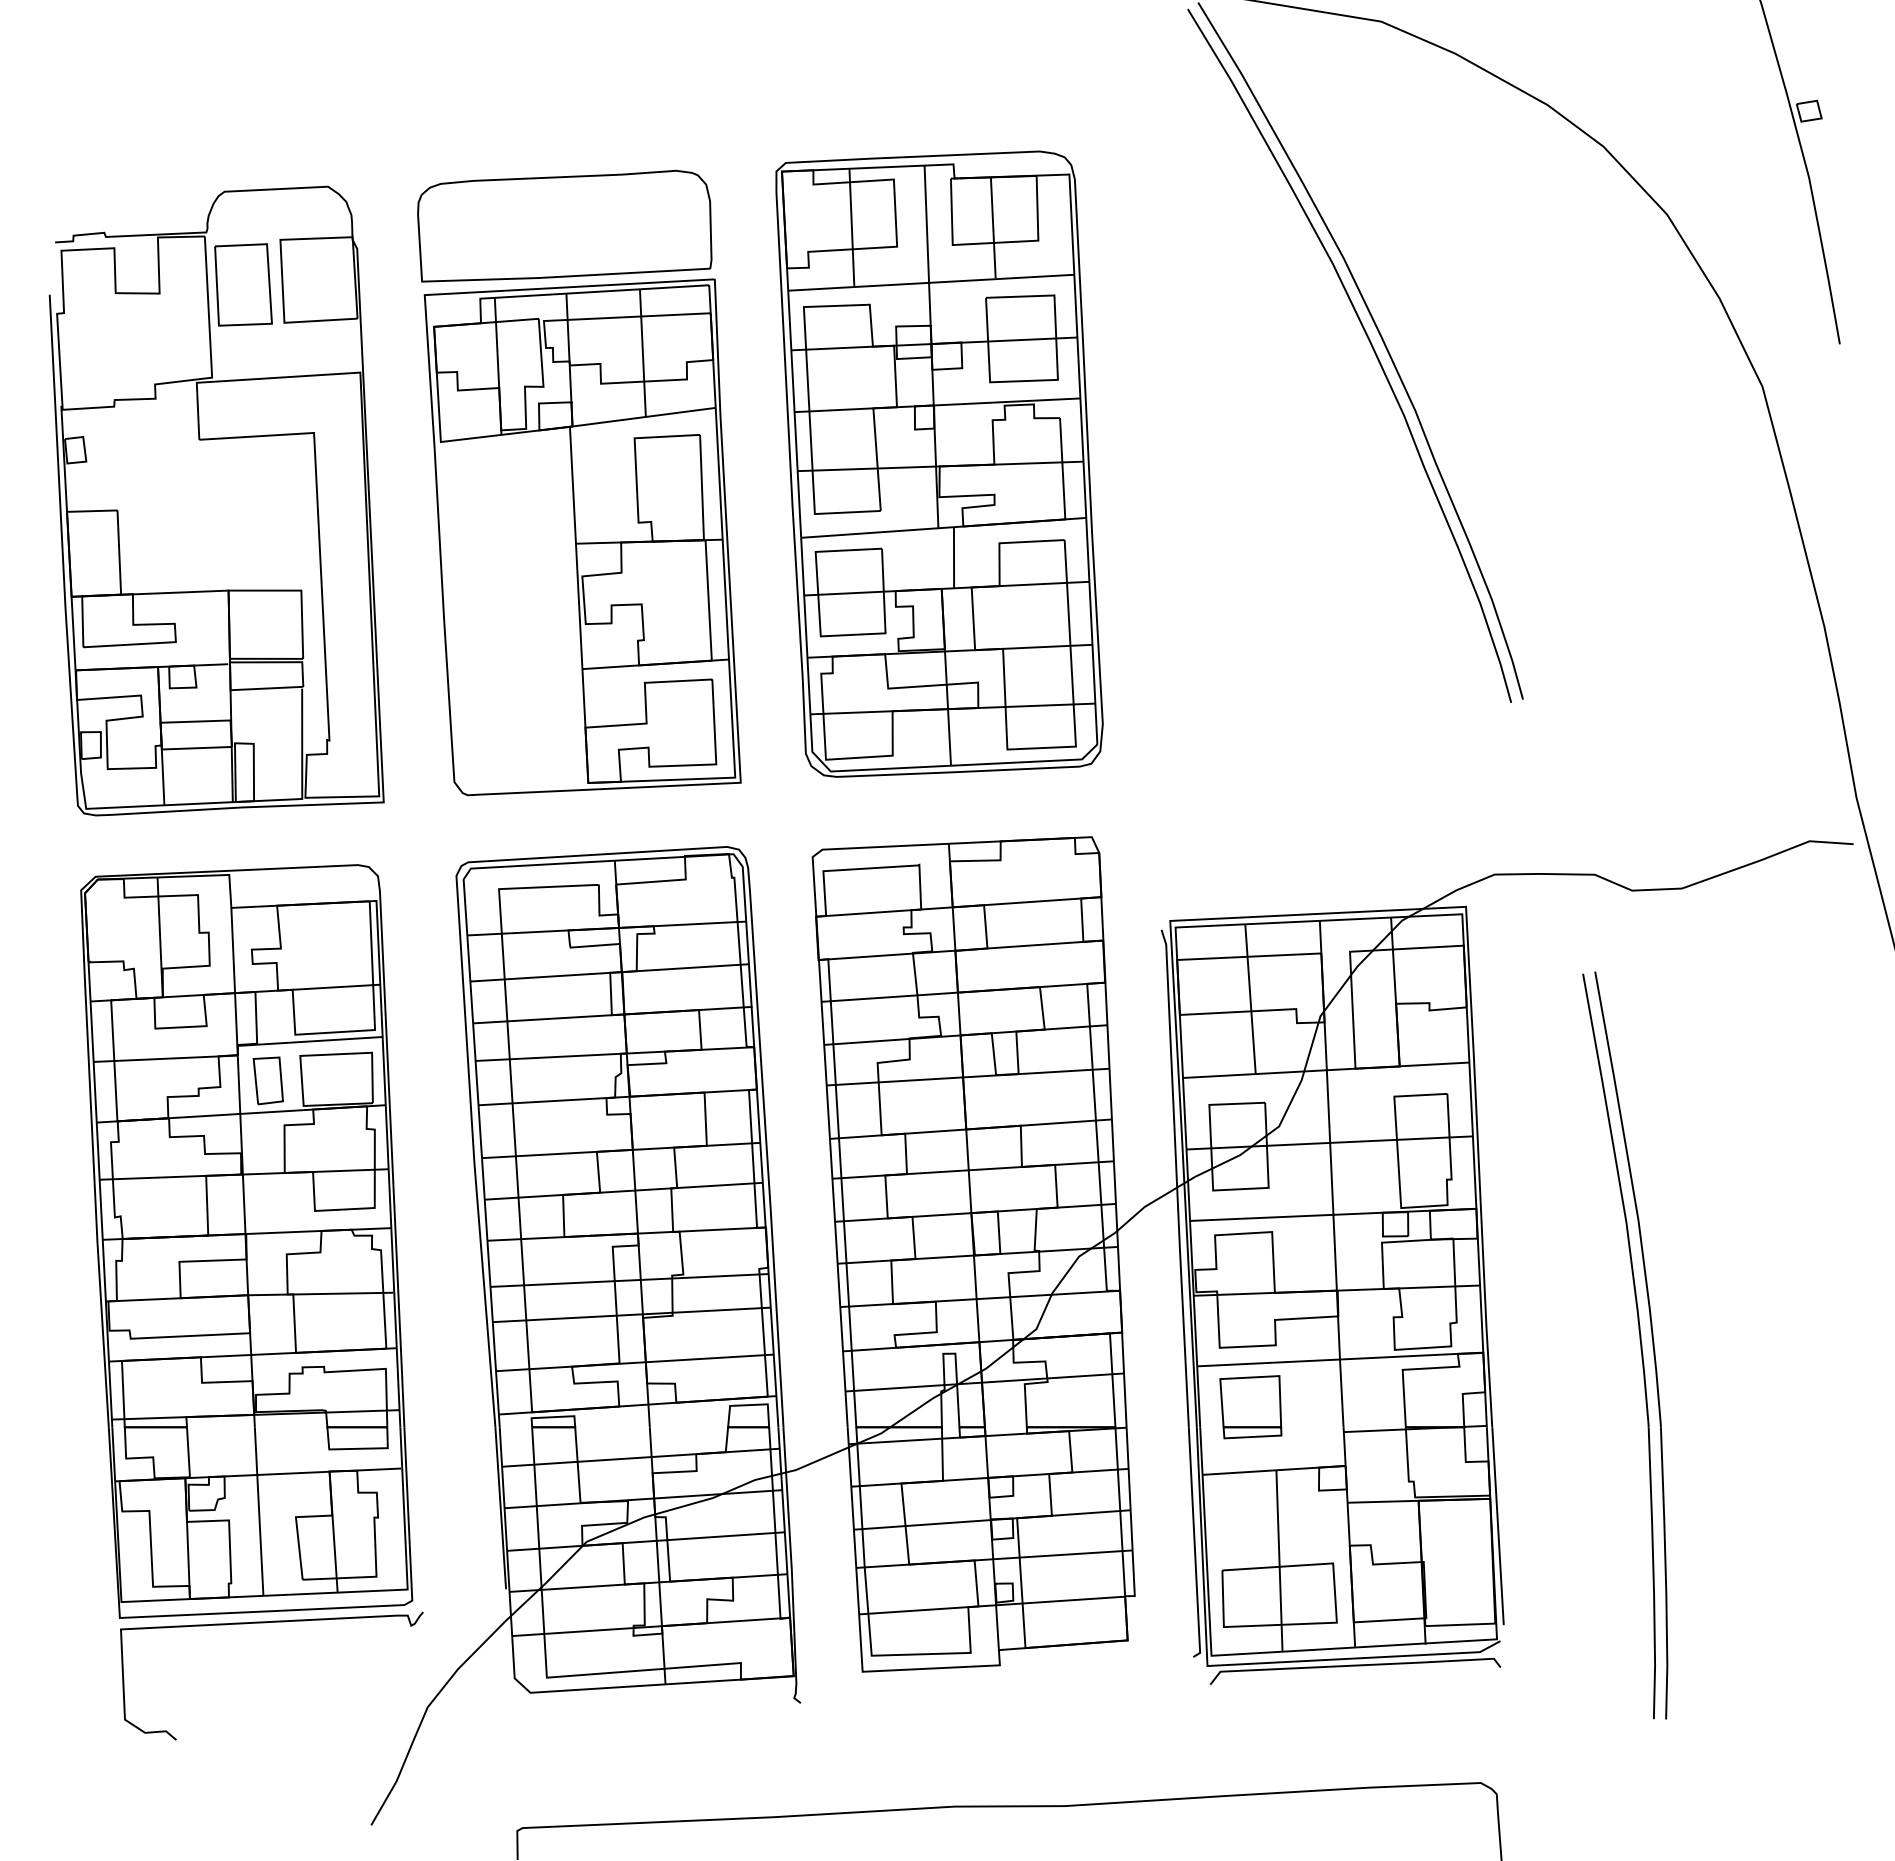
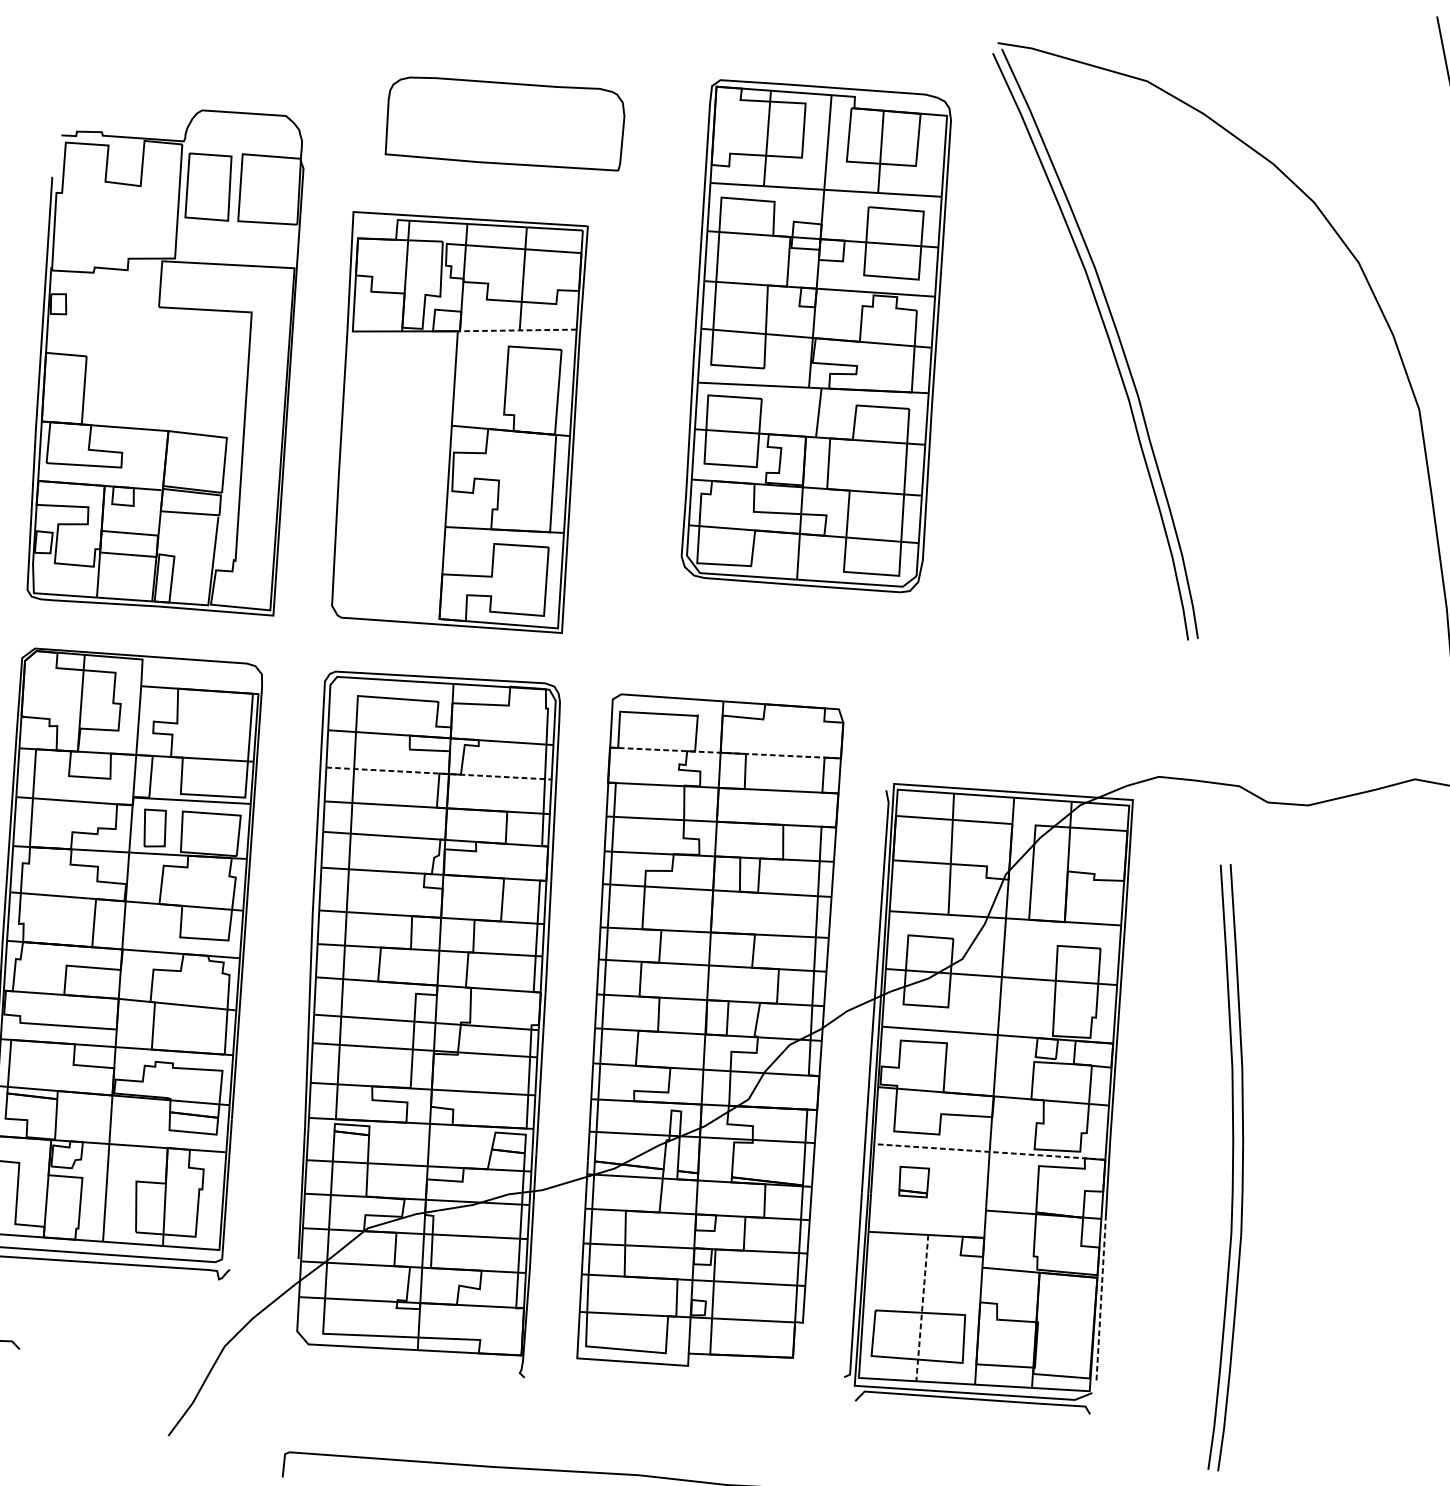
part: (564, 225) -> (505, 122), moved
line: (642, 417) -> (517, 330), solid -> dashed
part: (939, 463) -> (815, 335), moved
line: (959, 906) -> (726, 752), solid -> dashed
line: (610, 972) -> (439, 773), solid -> dashed
line: (1339, 1359) -> (989, 1151), solid -> dashed
part: (1250, 1407) -> (913, 1182), size x0.6
line: (1498, 1525) -> (1101, 1299), solid -> dashed
line: (1279, 1560) -> (922, 1307), solid -> dashed

